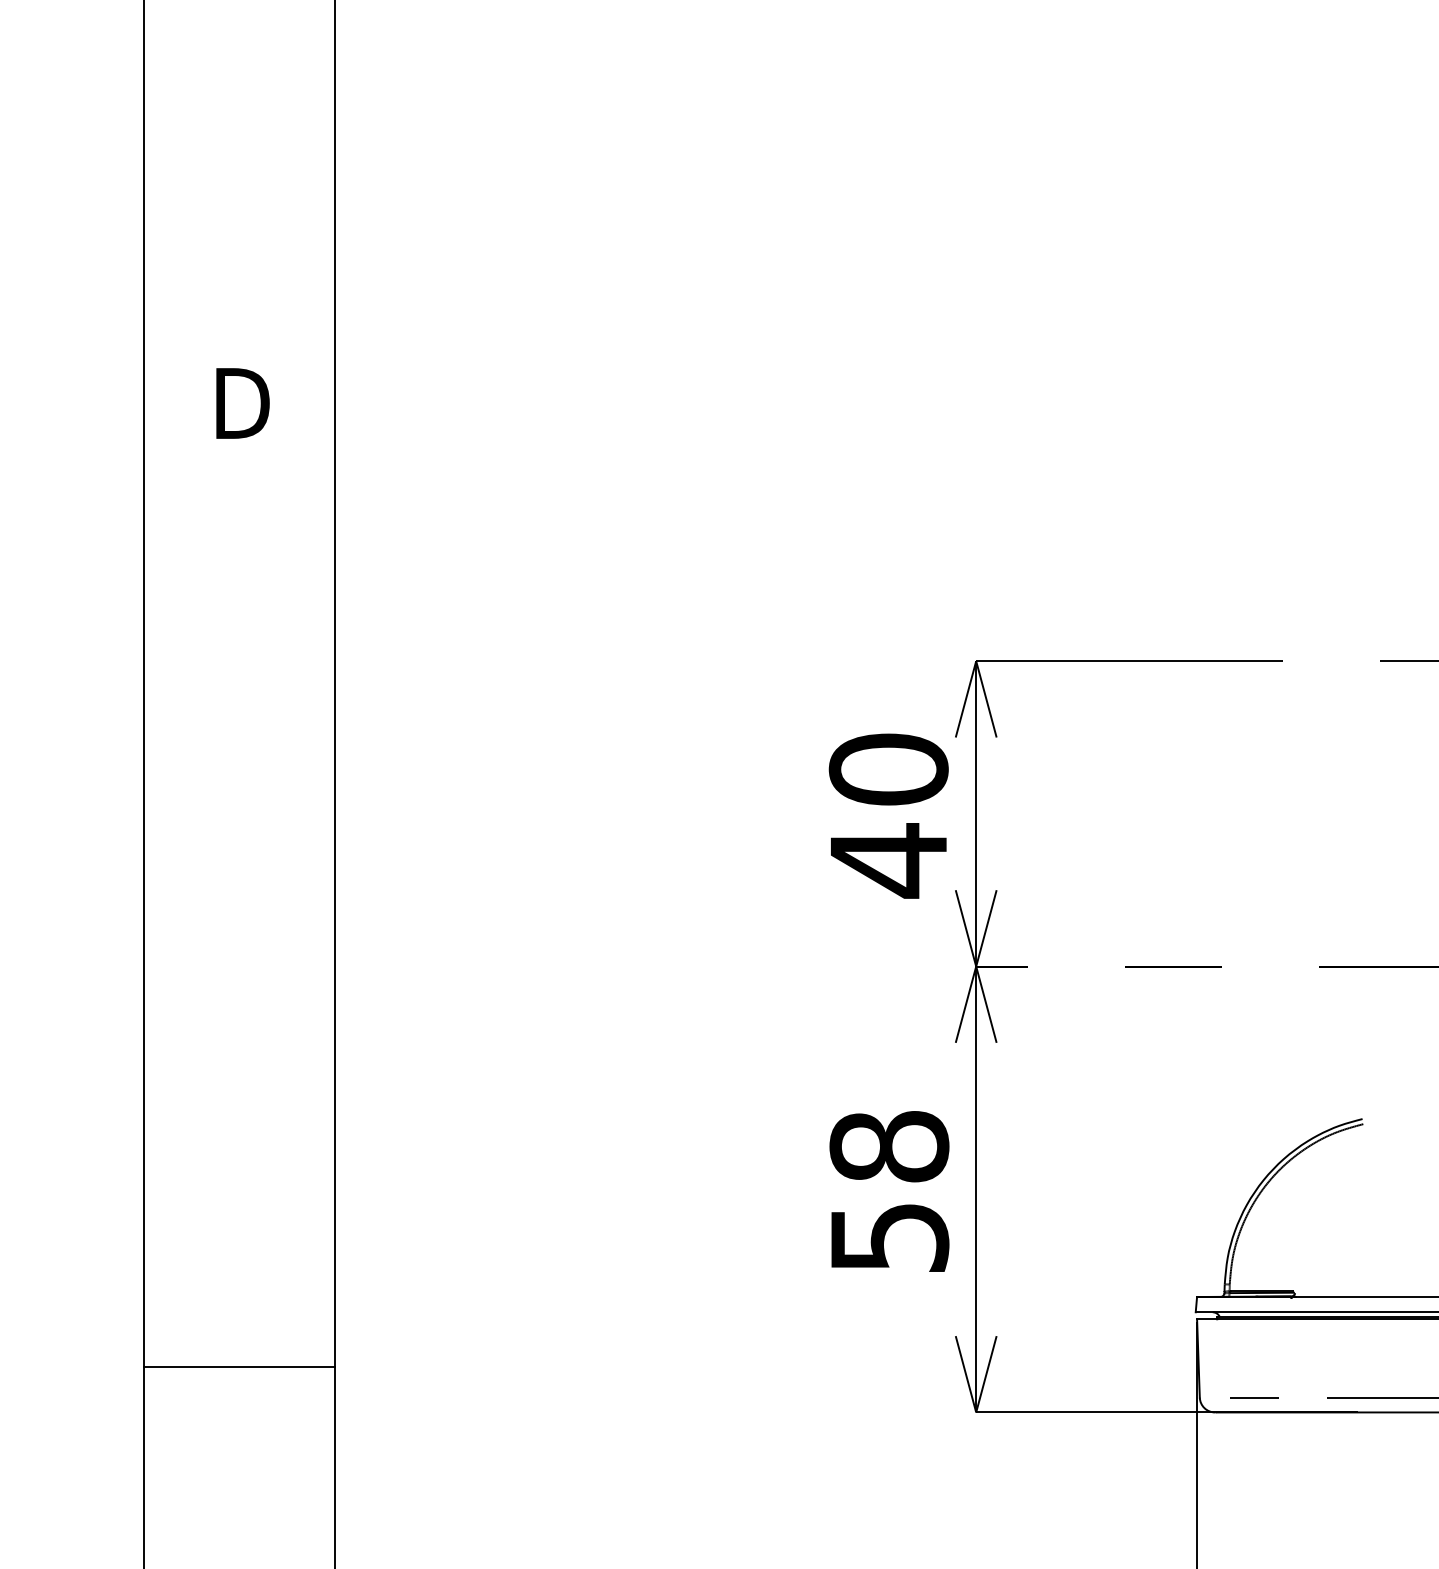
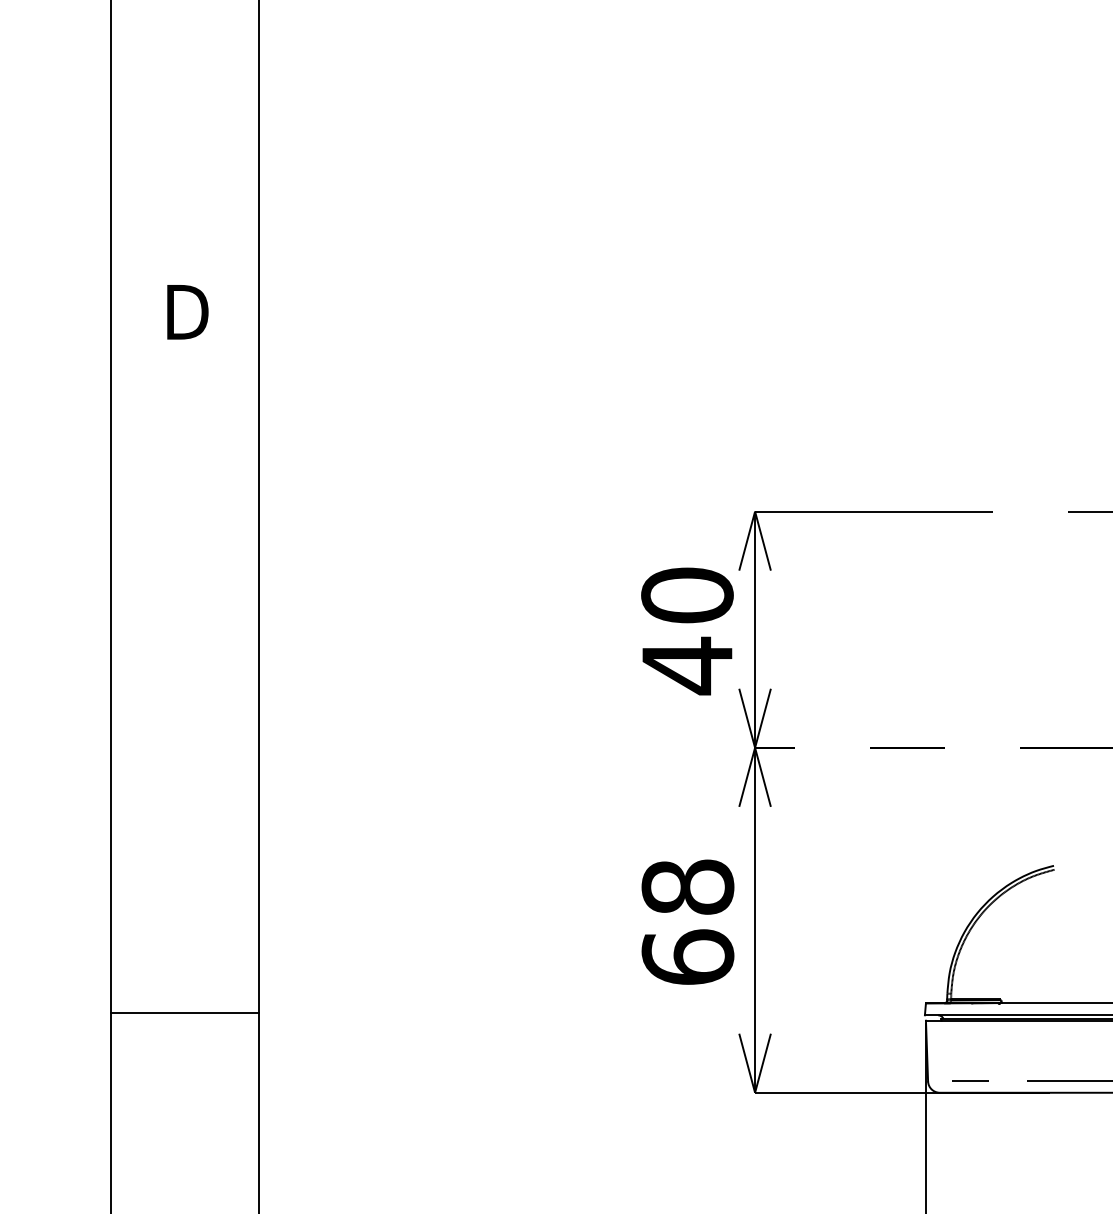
text: (889, 1236) -> (688, 956), 58 -> 68
line: (239, 1366) -> (185, 1012), moved

